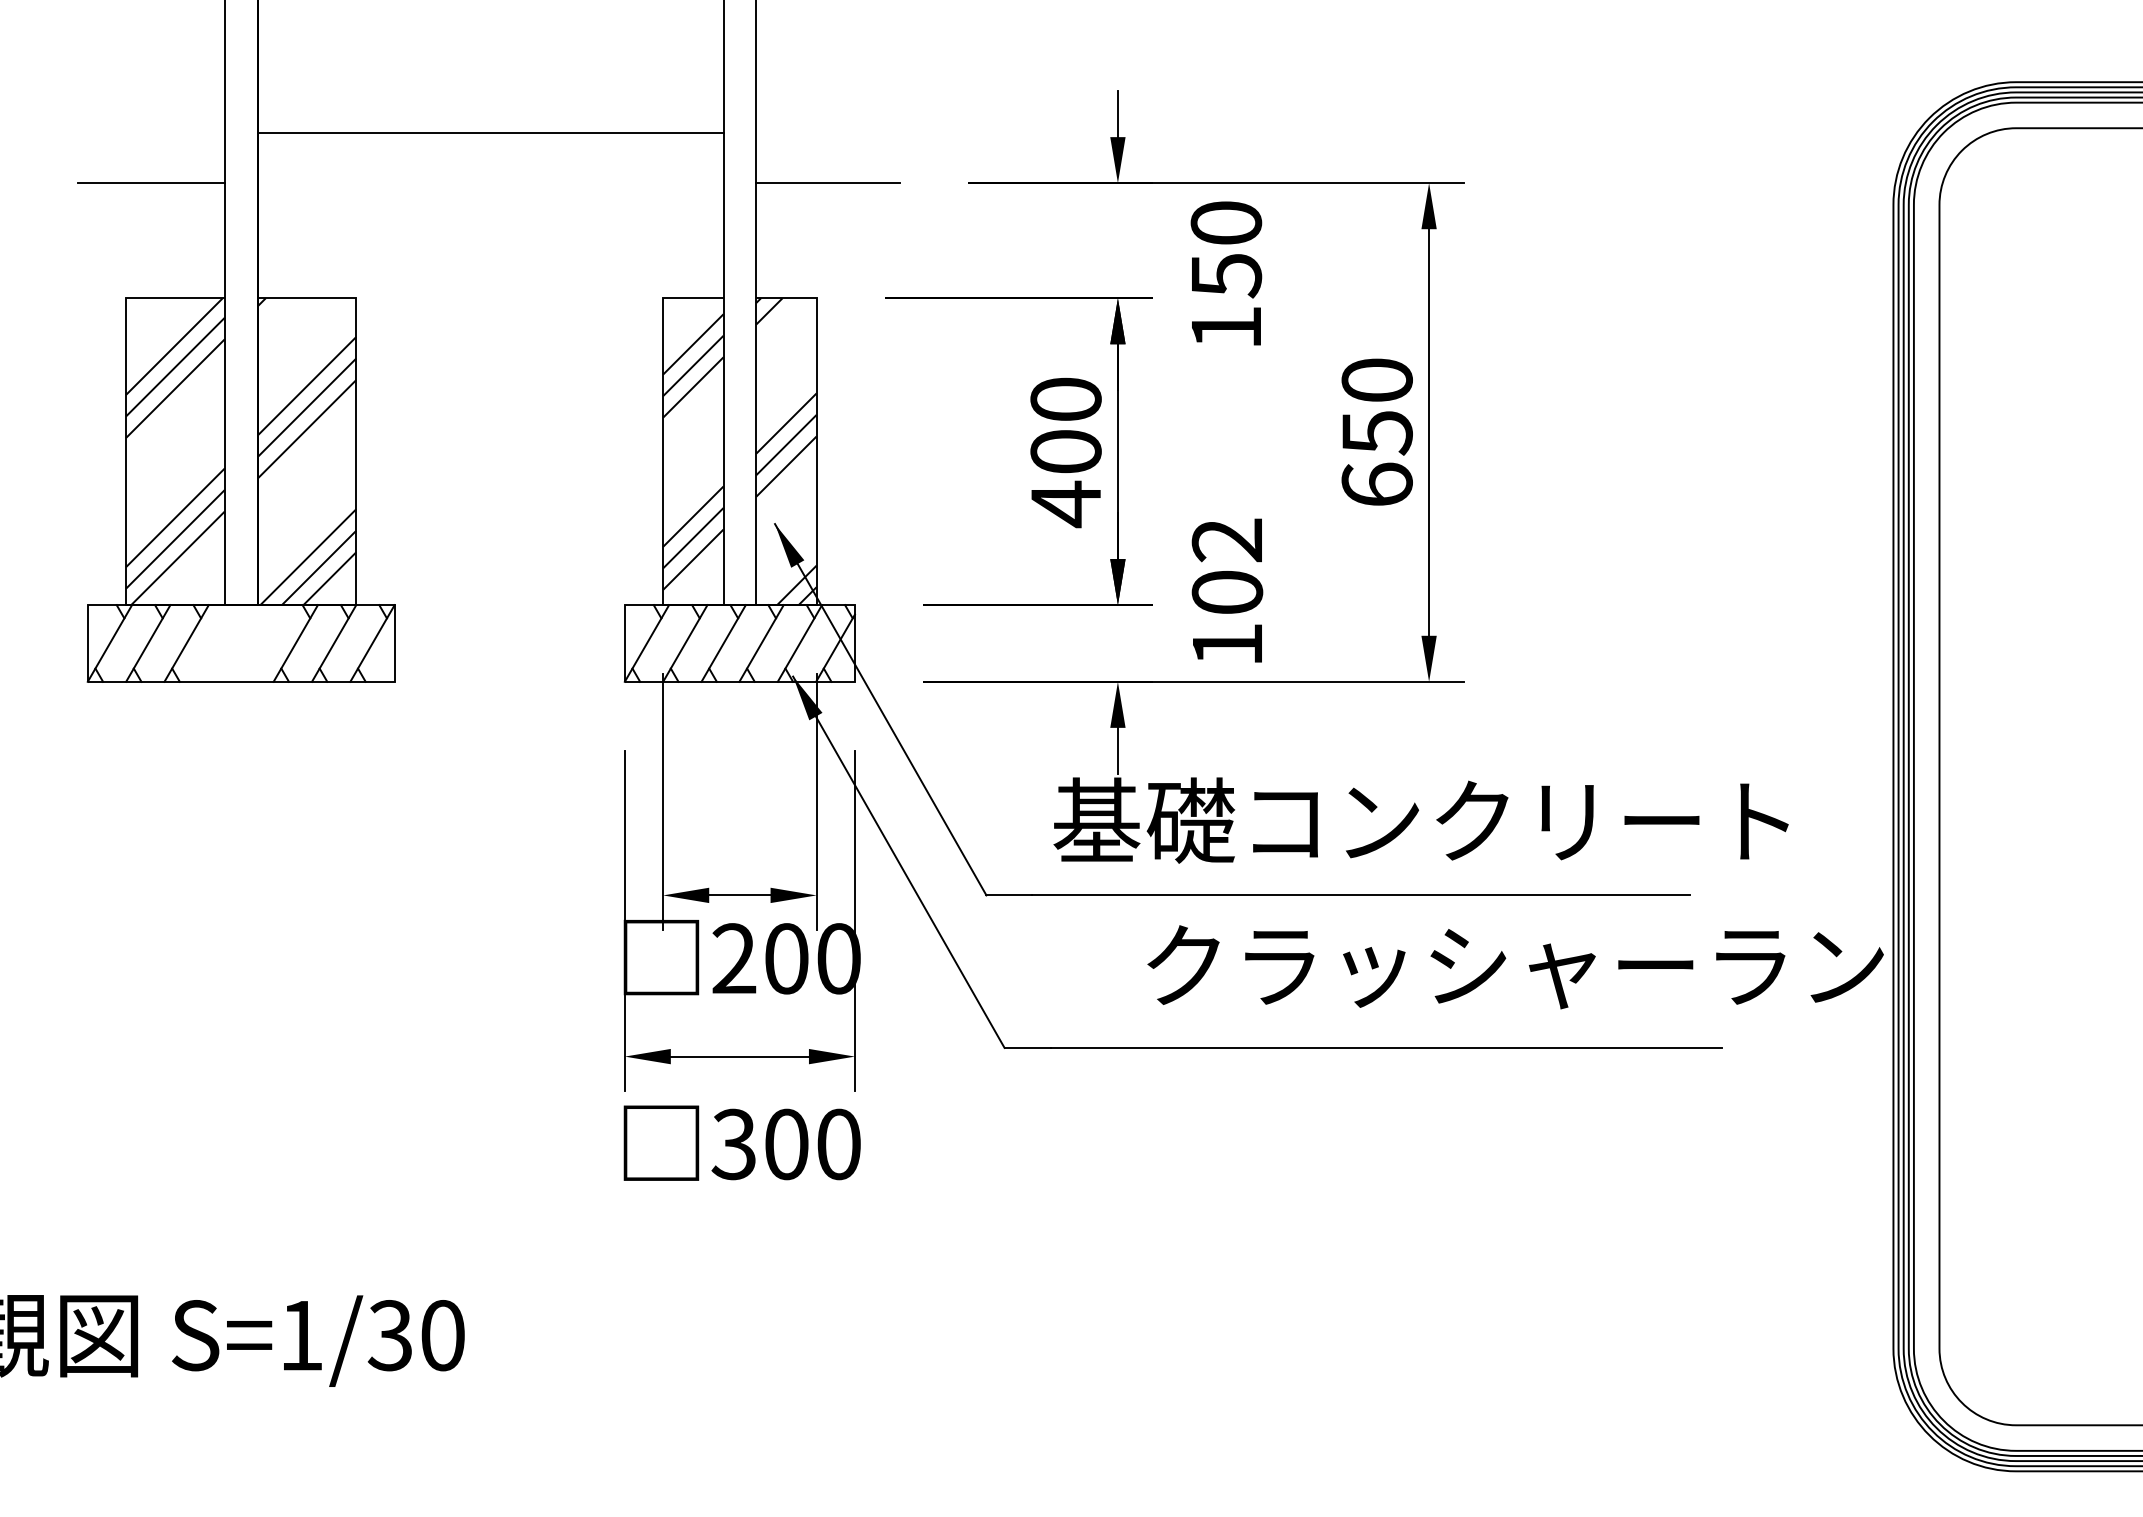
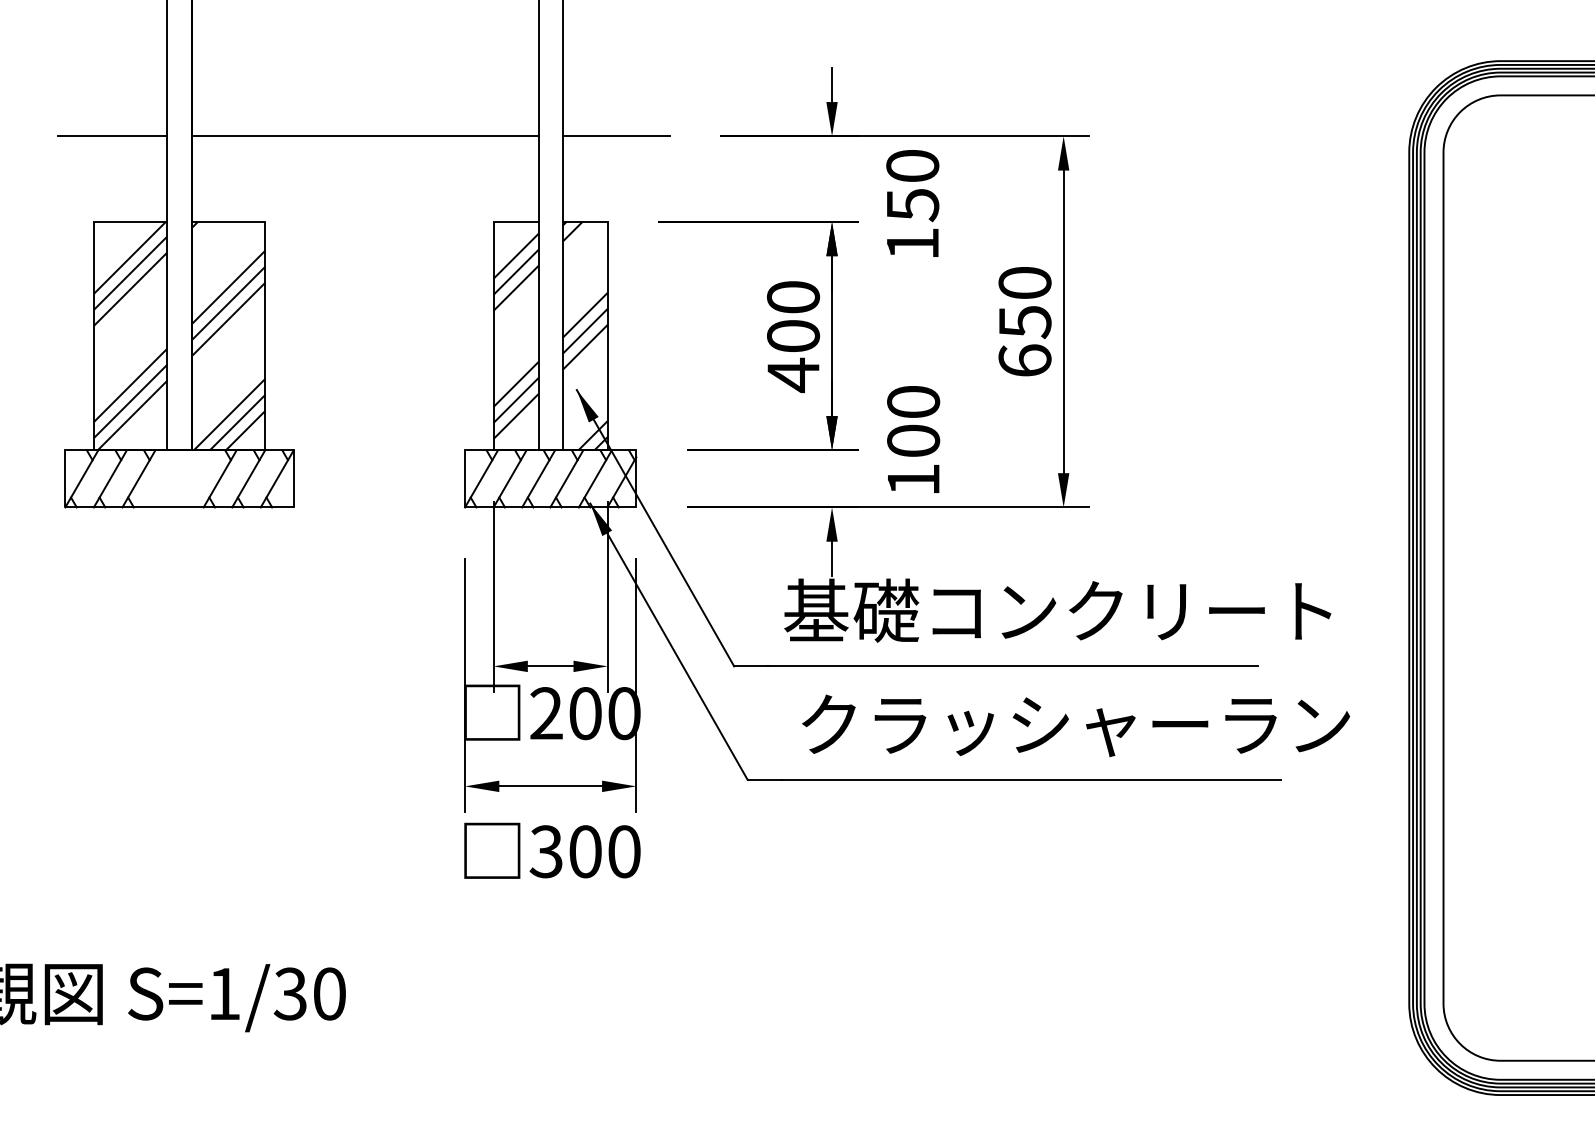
line: (489, 133) -> (364, 136), moved
text: (1227, 540) -> (913, 402), 102 -> 100
text: (1516, 966) -> (1076, 725), moved

